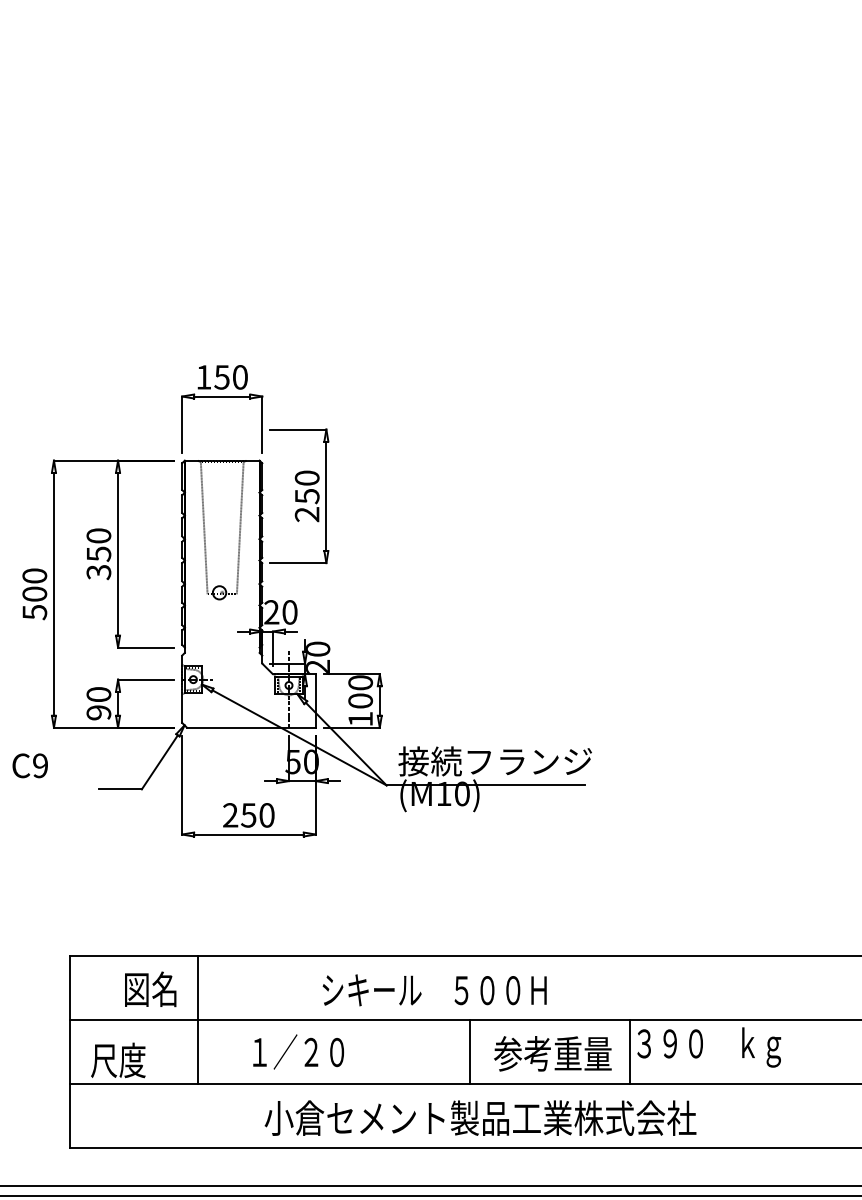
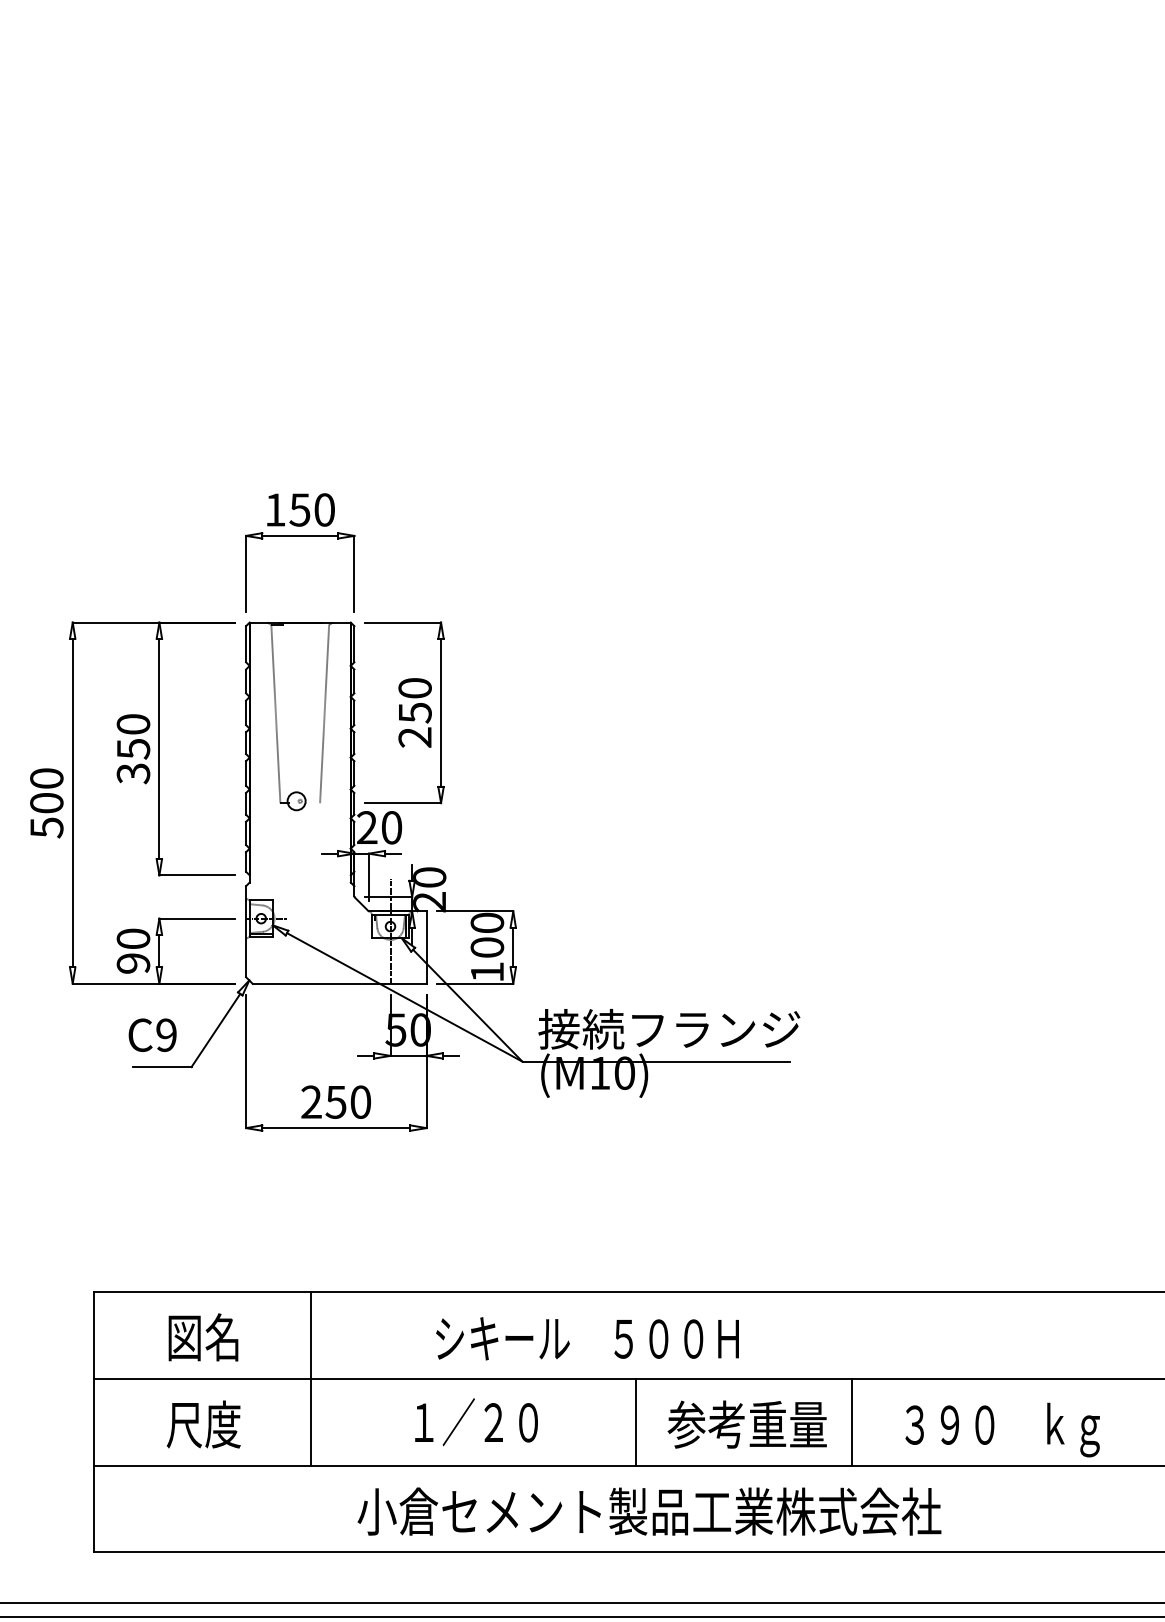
part: (299, 496) -> (404, 712), moved
text: (30, 765) -> (152, 1034), moved
line: (198, 1019) -> (310, 1378), moved
text: (709, 1047) -> (1002, 1429), moved
text: (298, 1052) -> (476, 1422), moved
text: (118, 1060) -> (203, 1424), moved

